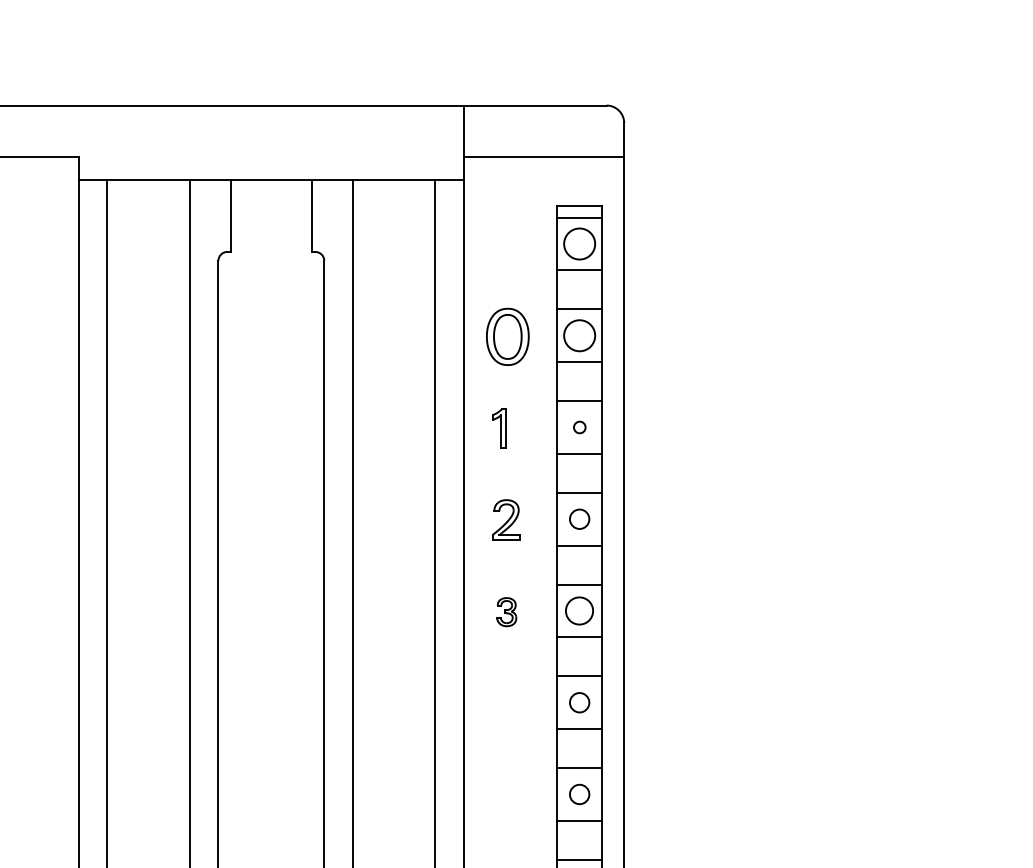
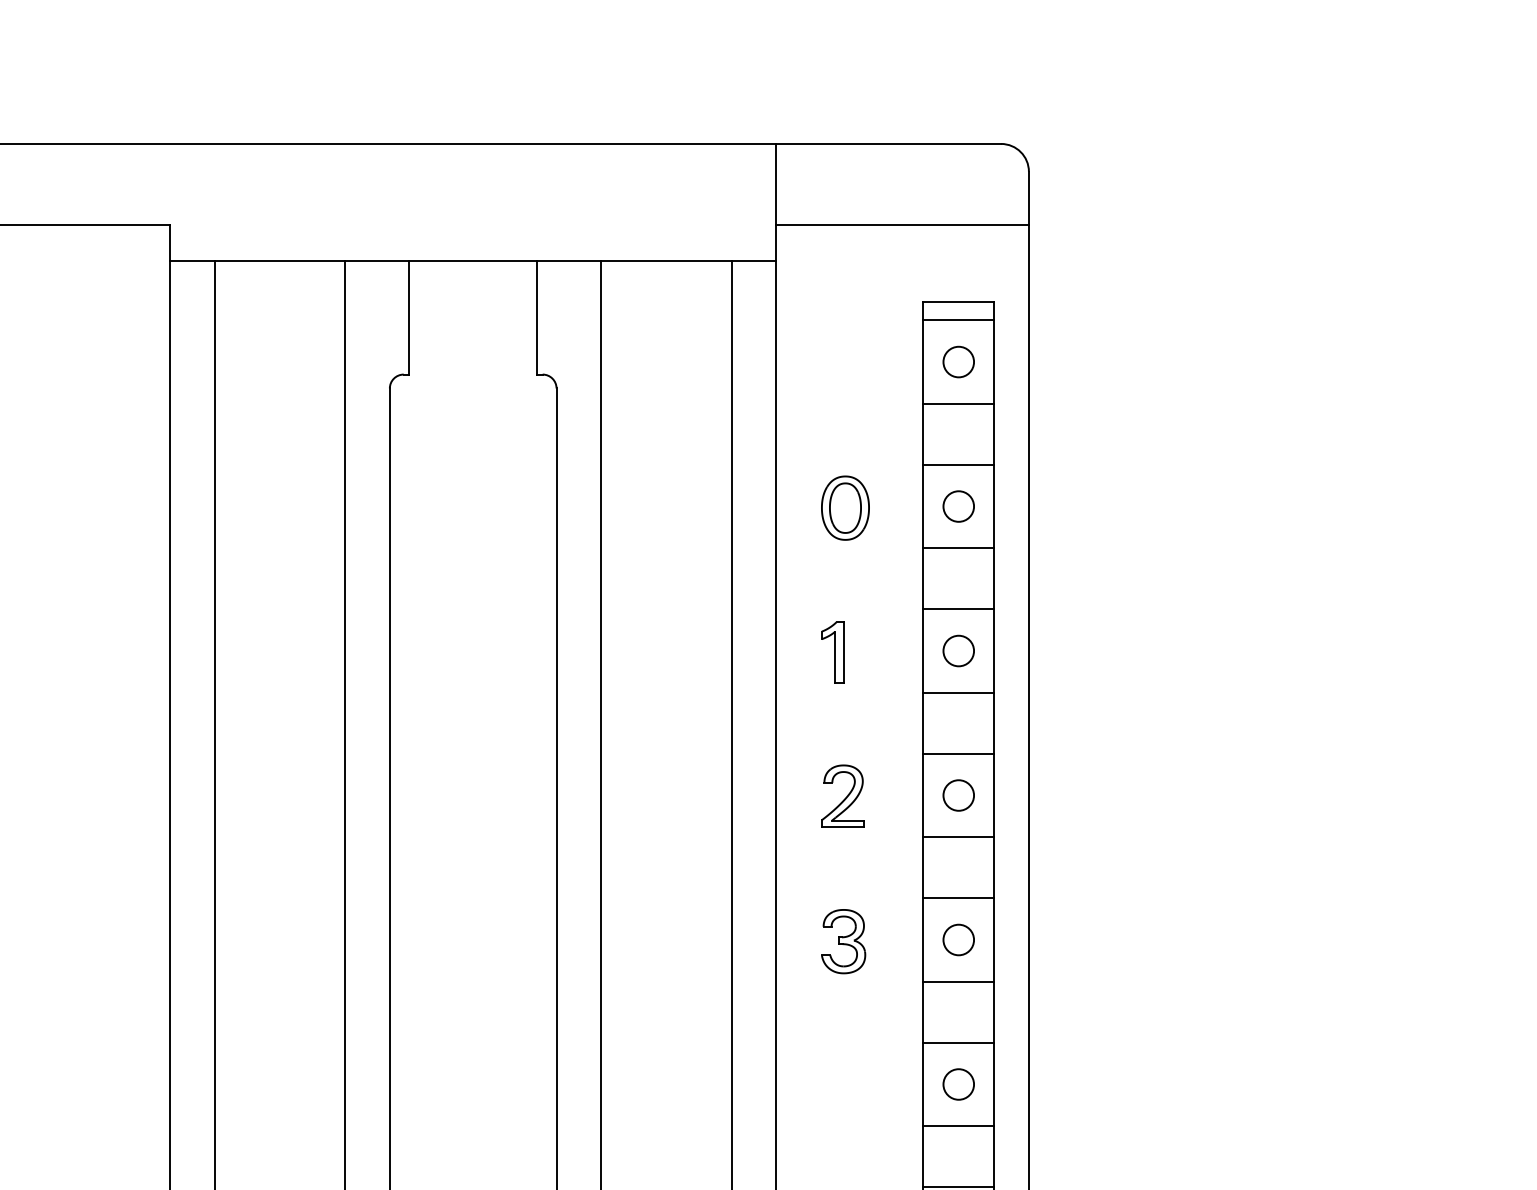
circle: (579, 243) -> (958, 361), size x0.62
circle: (579, 335) -> (958, 506), size x0.62
part: (507, 336) -> (845, 507), size x0.71
circle: (579, 427) -> (958, 651), size x1.67
circle: (579, 610) -> (958, 939), size x0.71
part: (506, 612) -> (843, 942), size x1.43

